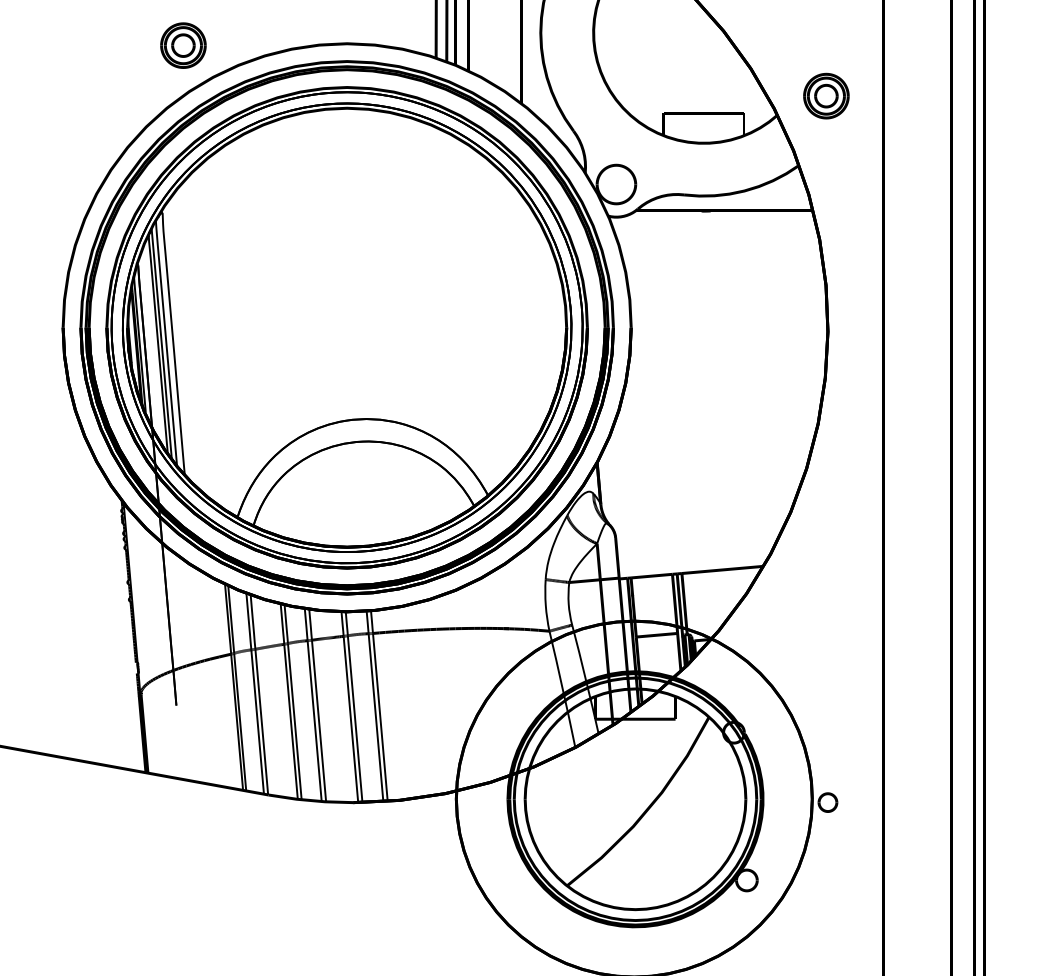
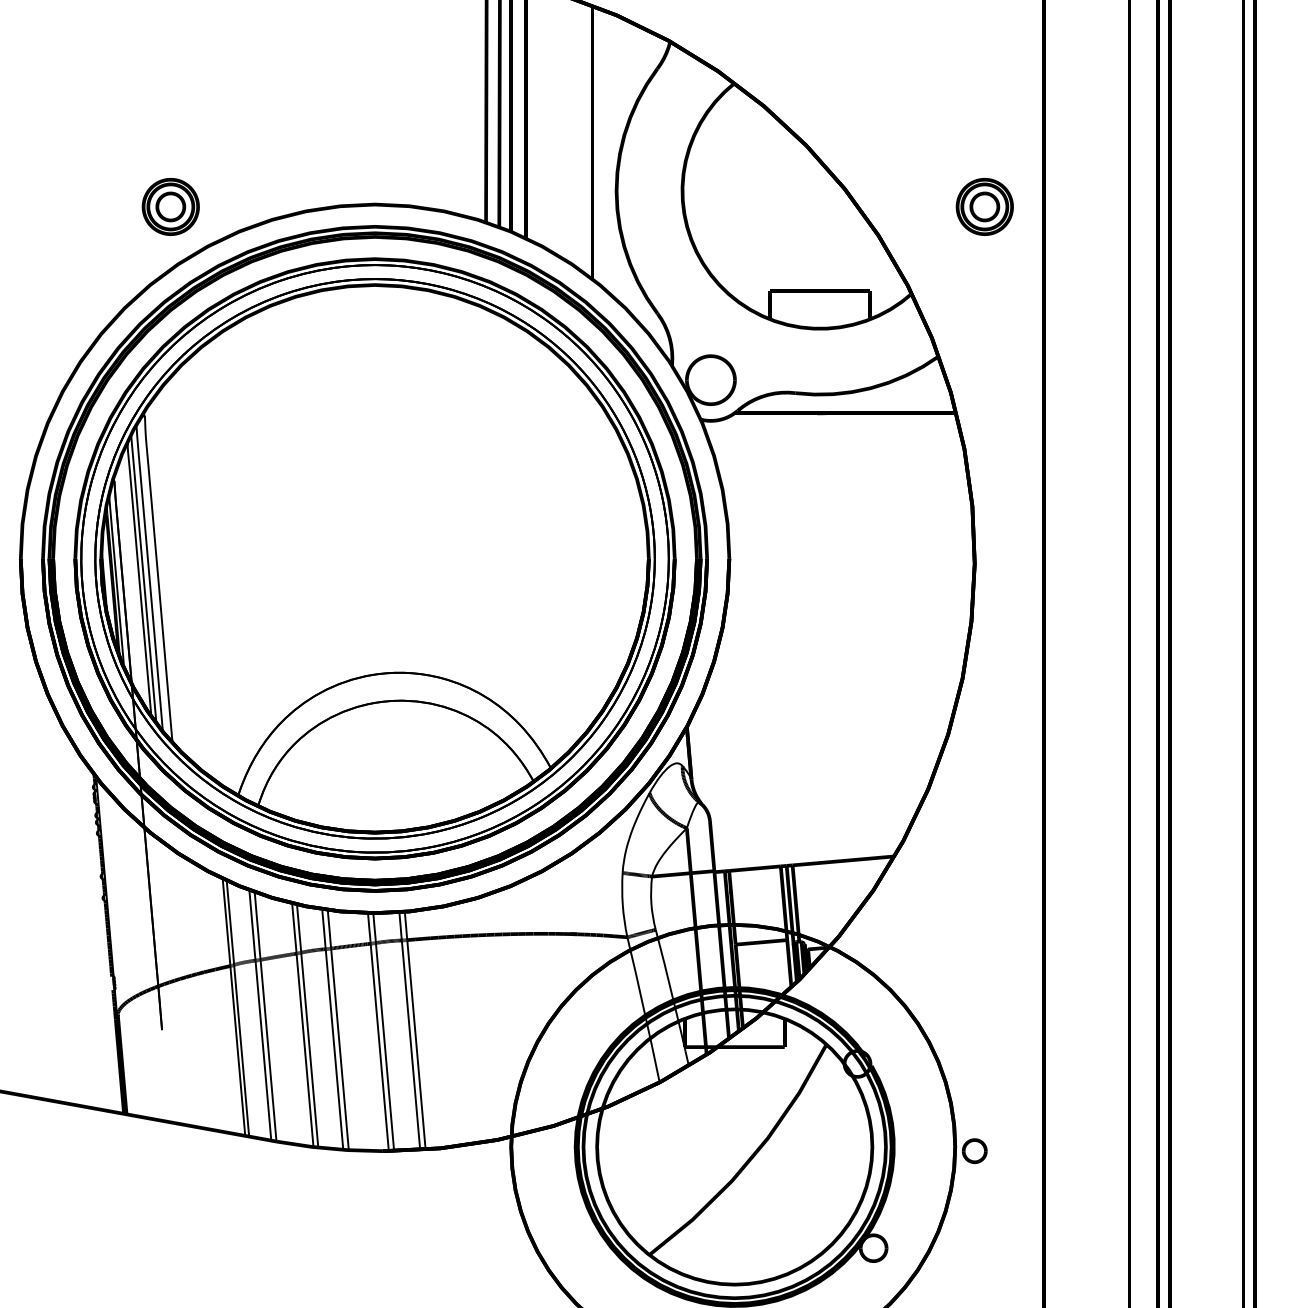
part: (826, 95) -> (984, 206), moved

